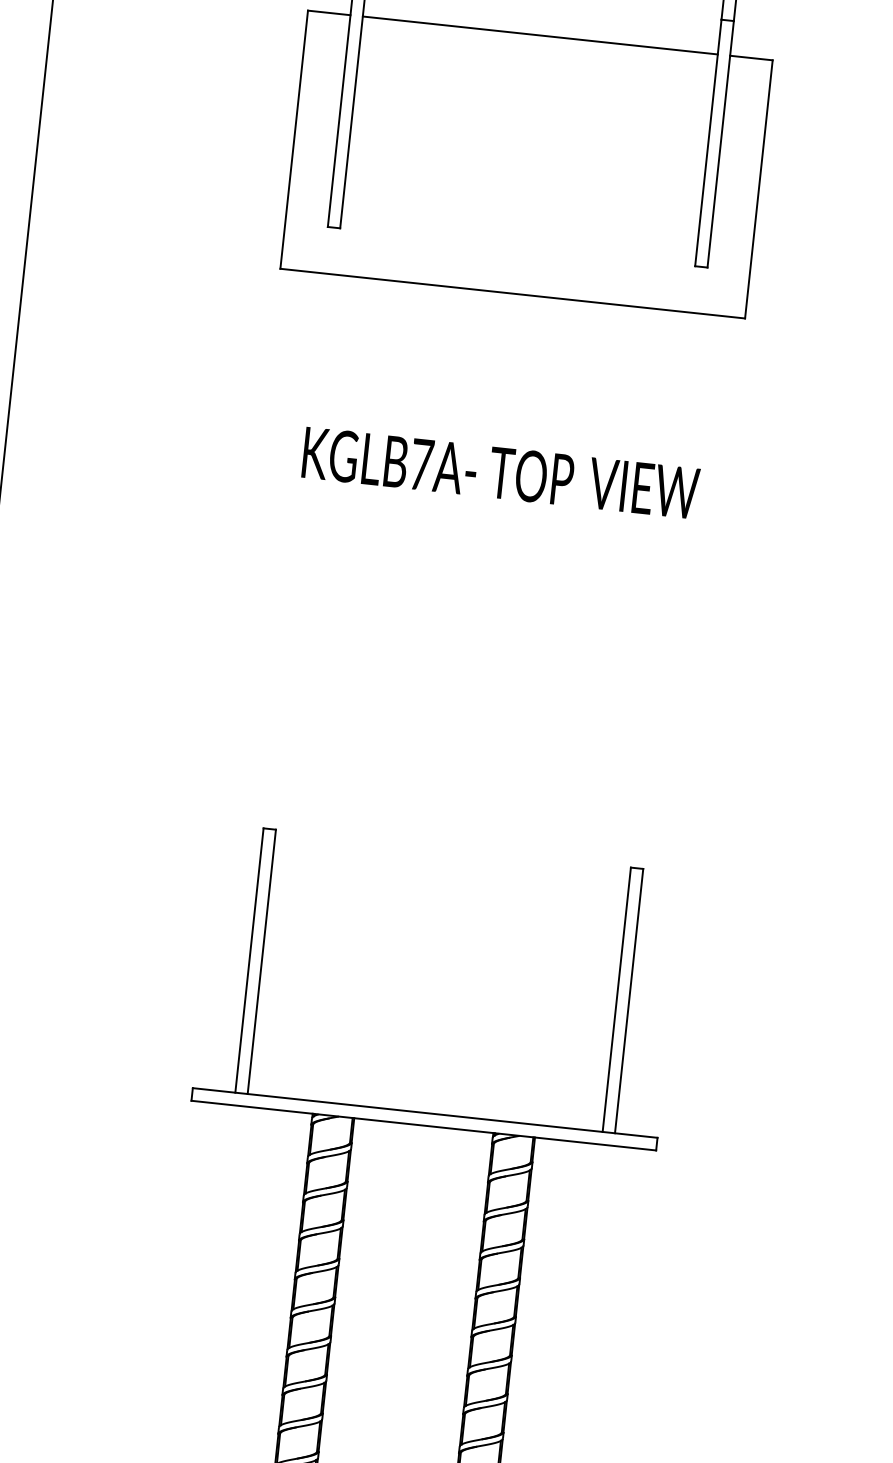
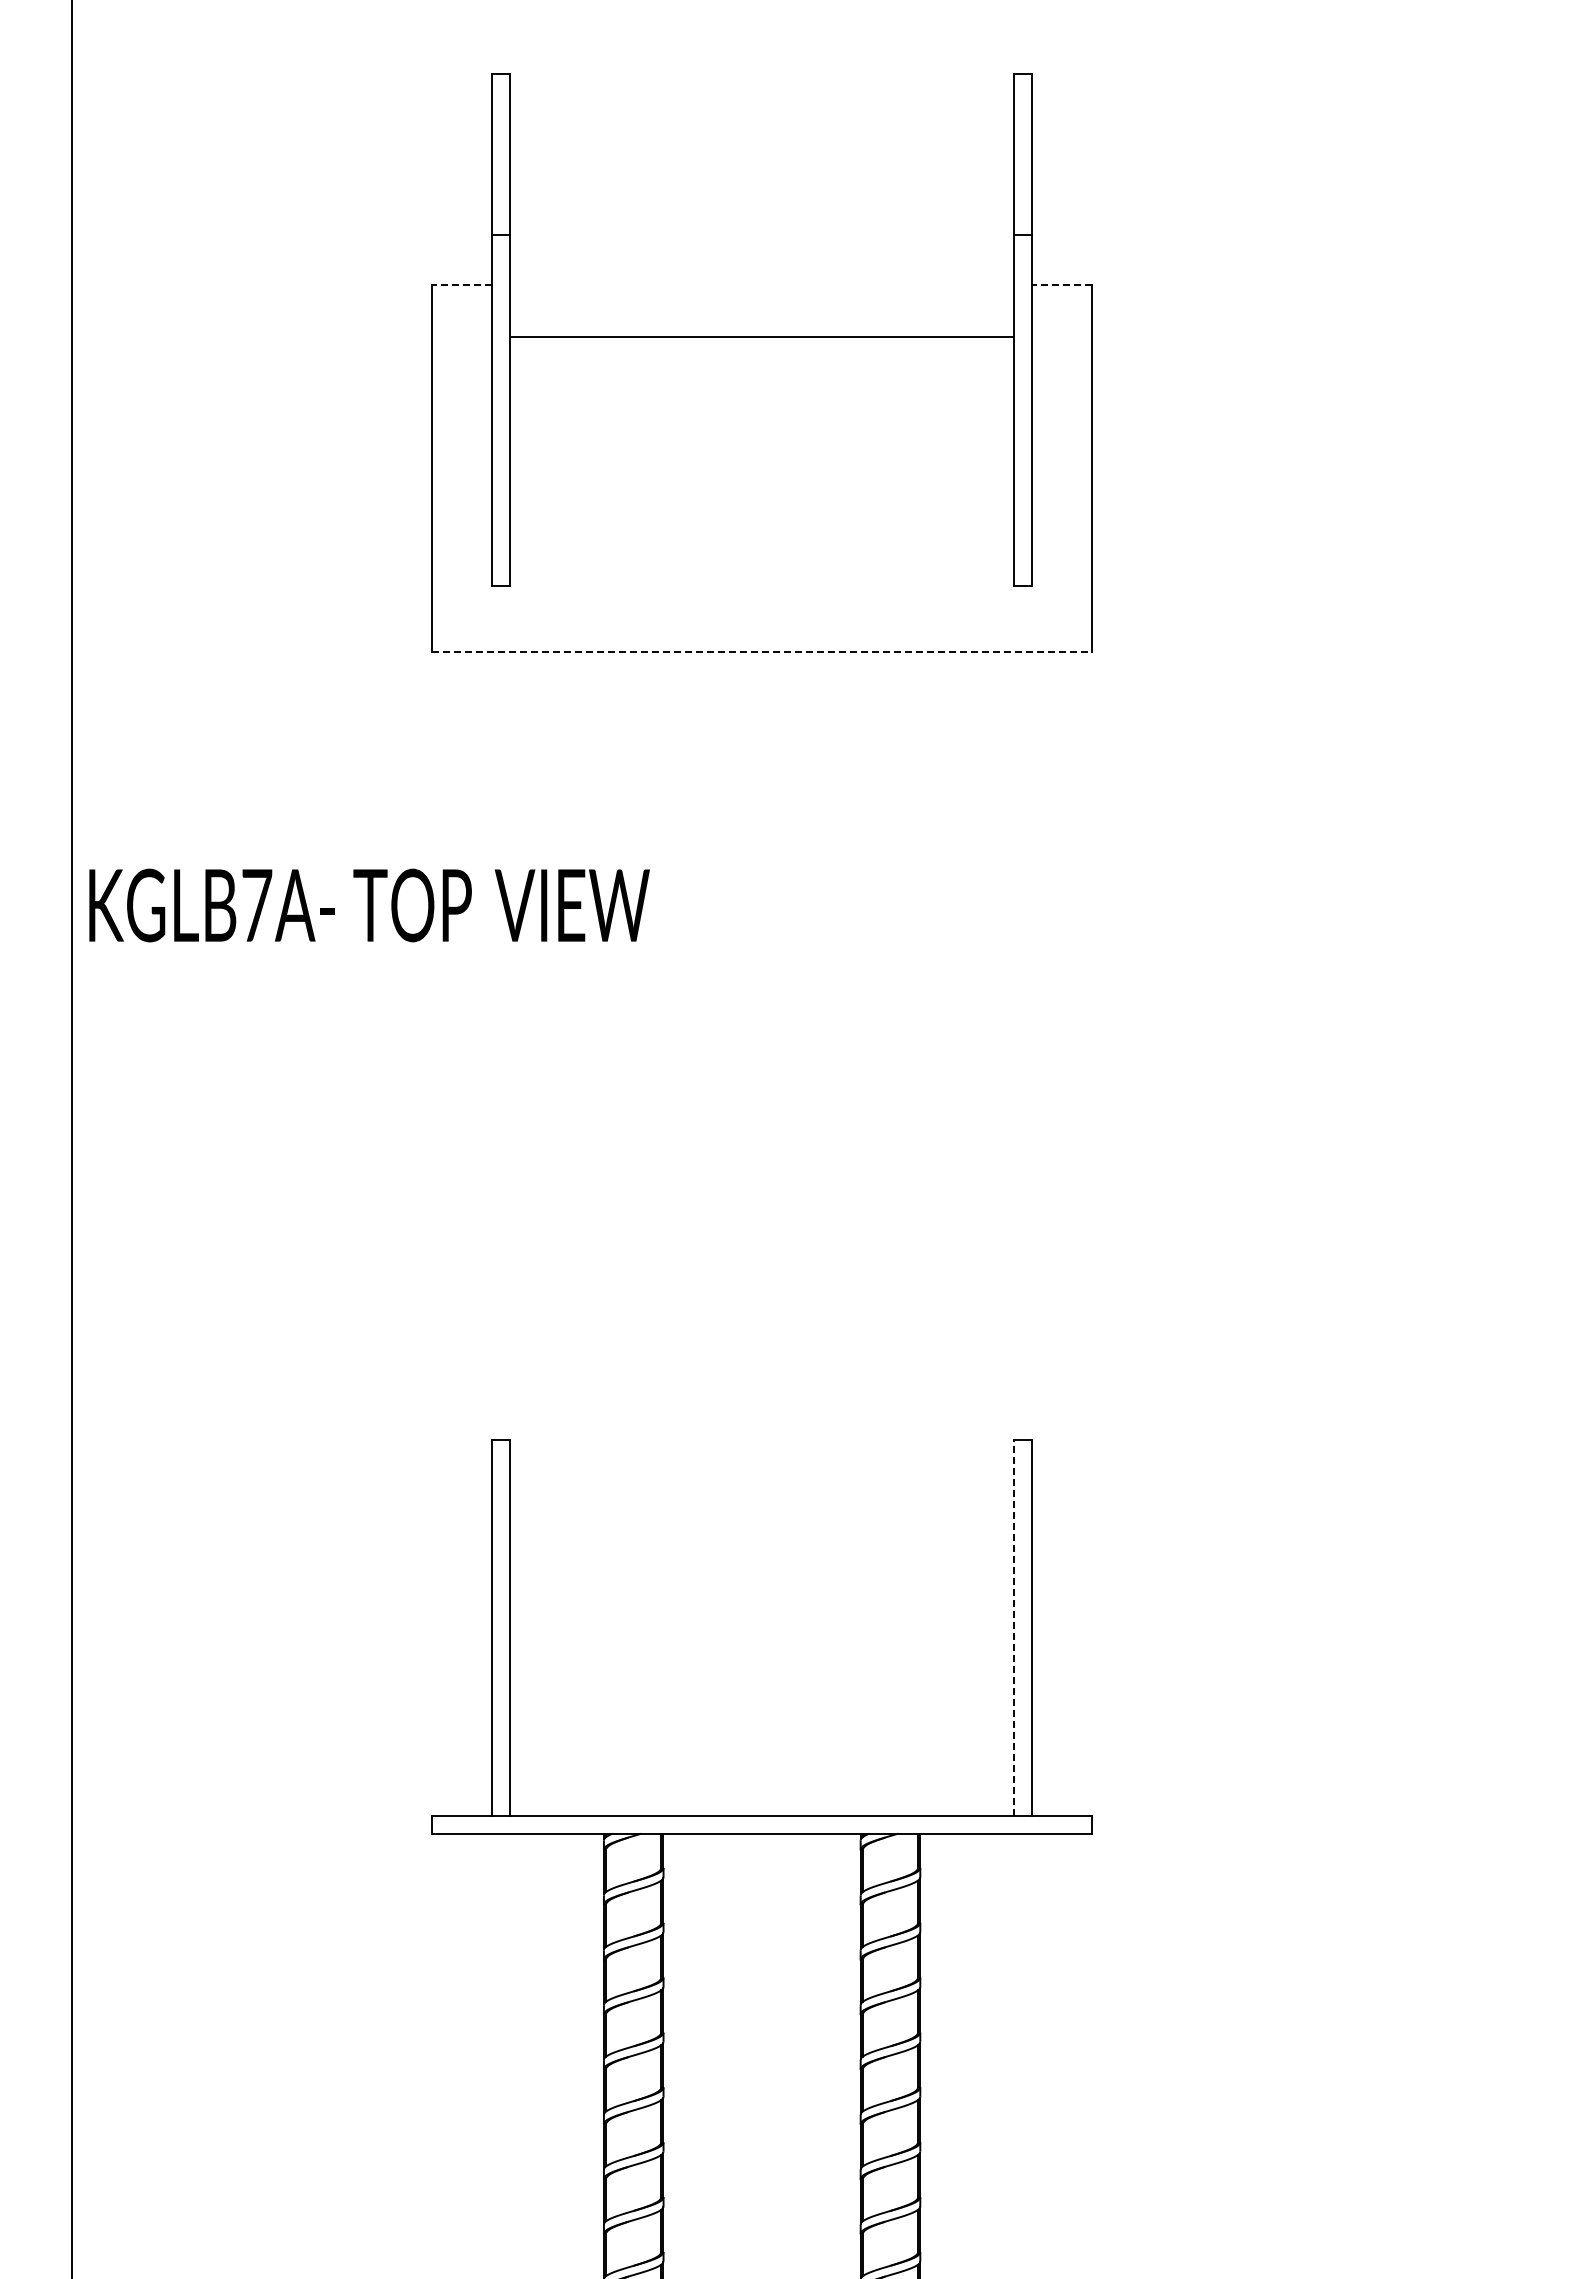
line: (328, 12) -> (461, 284), solid -> dashed
line: (539, 35) -> (761, 336), moved
line: (751, 57) -> (1061, 284), solid -> dashed
line: (513, 293) -> (762, 651), solid -> dashed
text: (500, 473) -> (369, 905), moved
line: (616, 999) -> (1014, 1627), solid -> dashed

